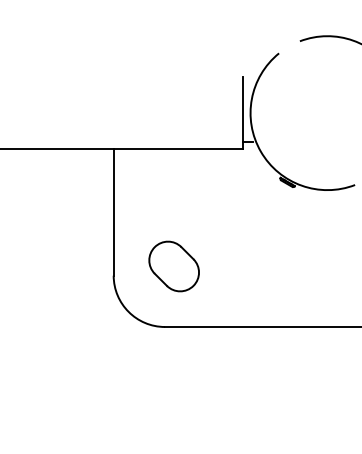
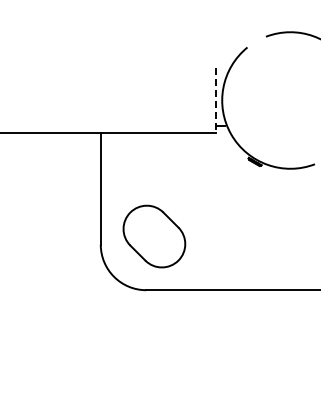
line: (242, 114) -> (215, 101), solid -> dashed
part: (174, 266) -> (154, 236), size x1.4

